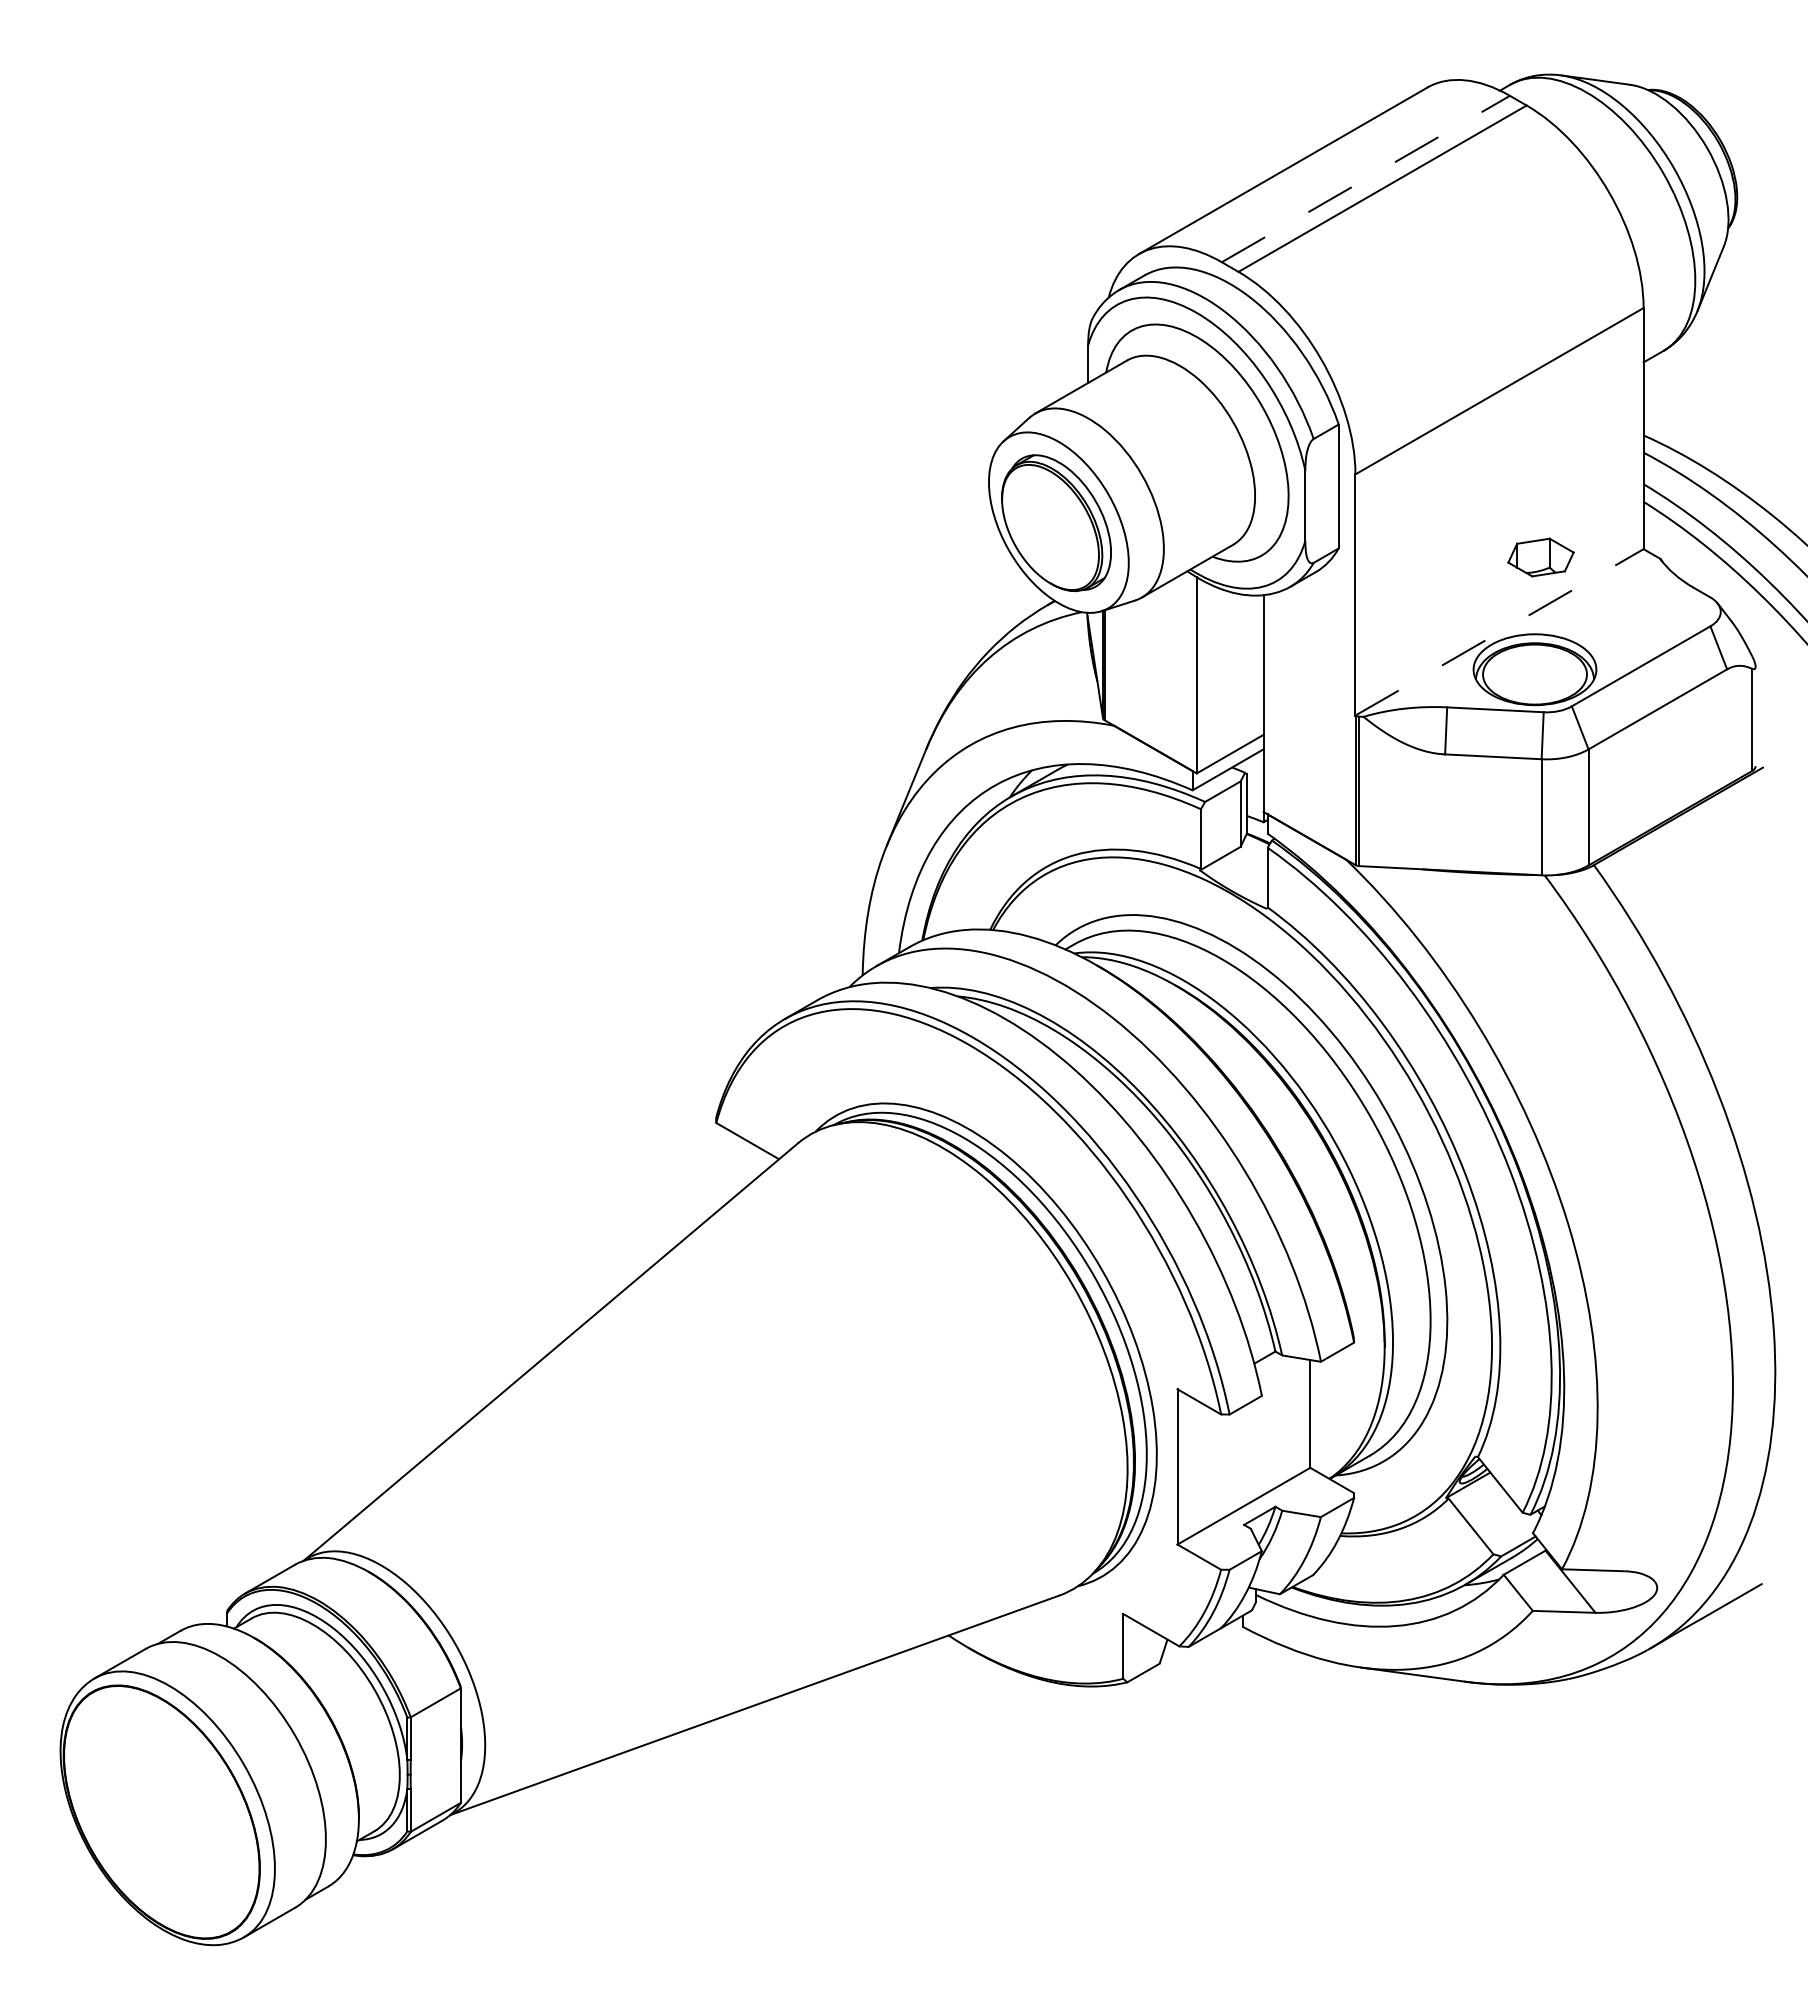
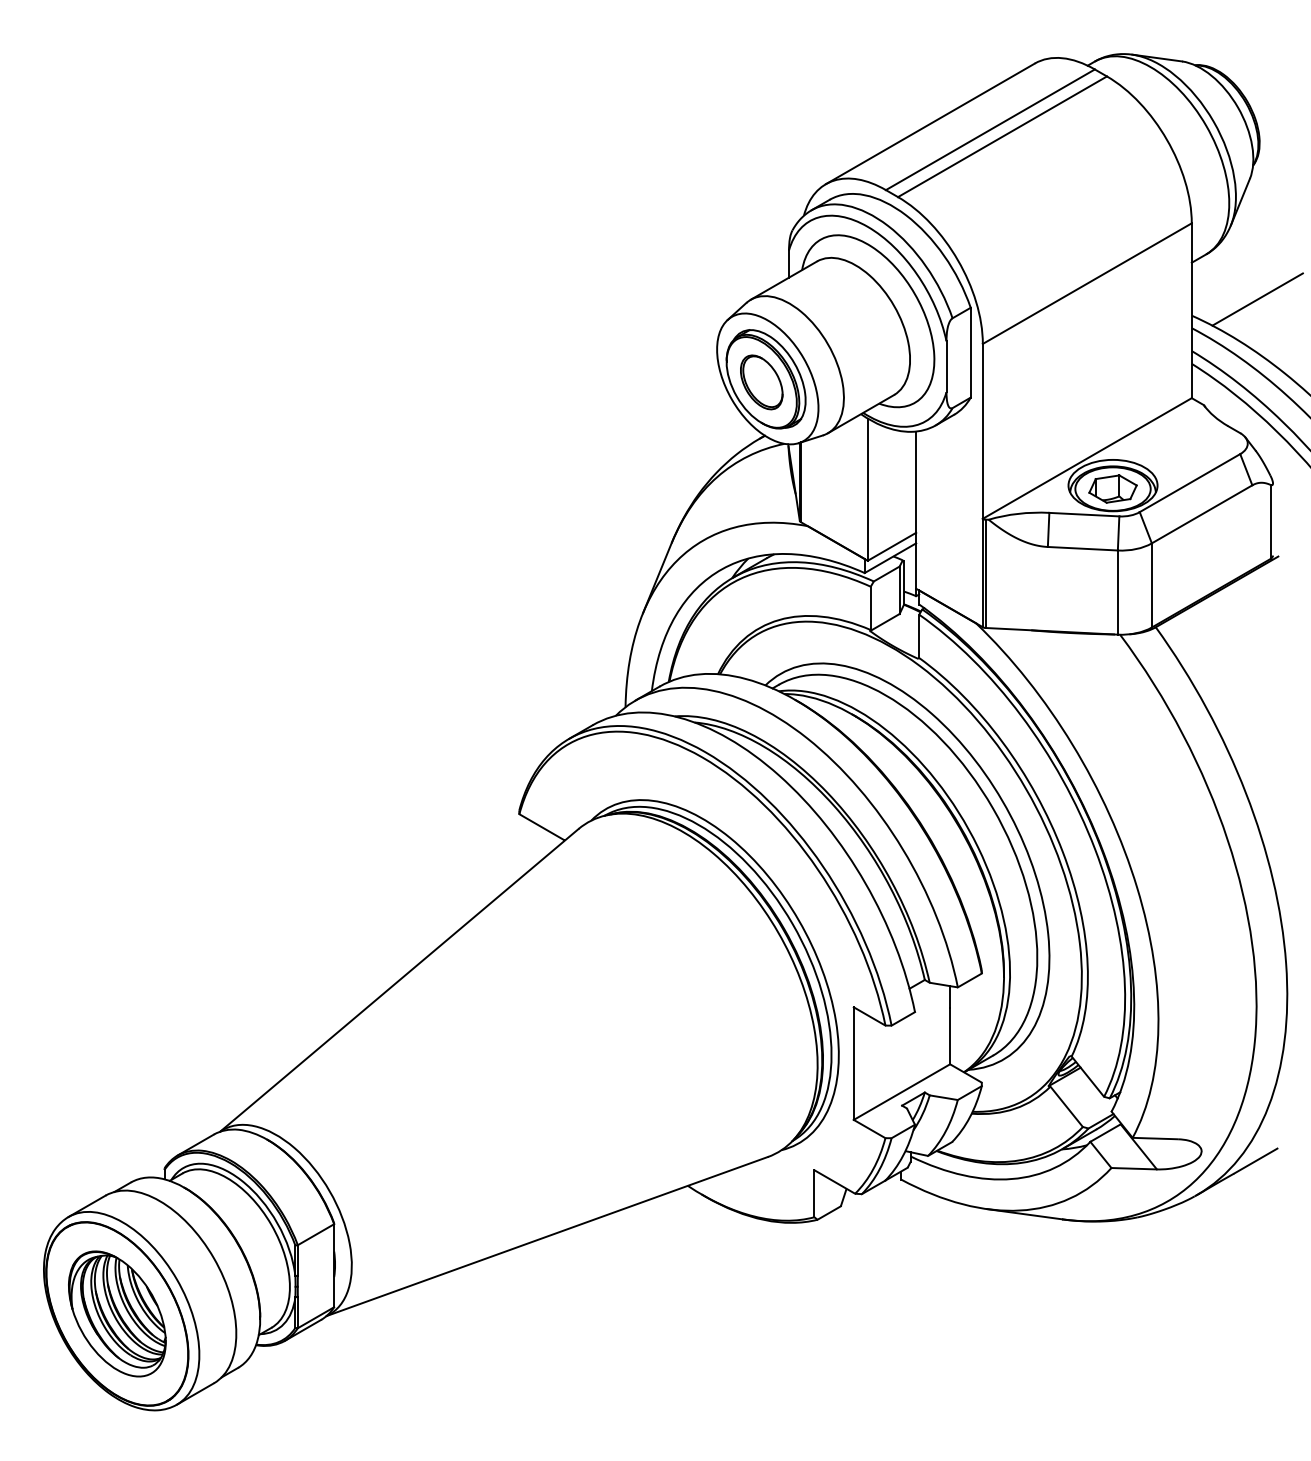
line: (1366, 178) -> (990, 129), dashed -> solid
line: (1734, 413) -> (1257, 299), added
part: (1050, 527) -> (761, 382), added
part: (1540, 557) -> (1112, 489), moved
line: (1499, 632) -> (1087, 458), dashed -> solid
part: (161, 1812) -> (117, 1314), added

